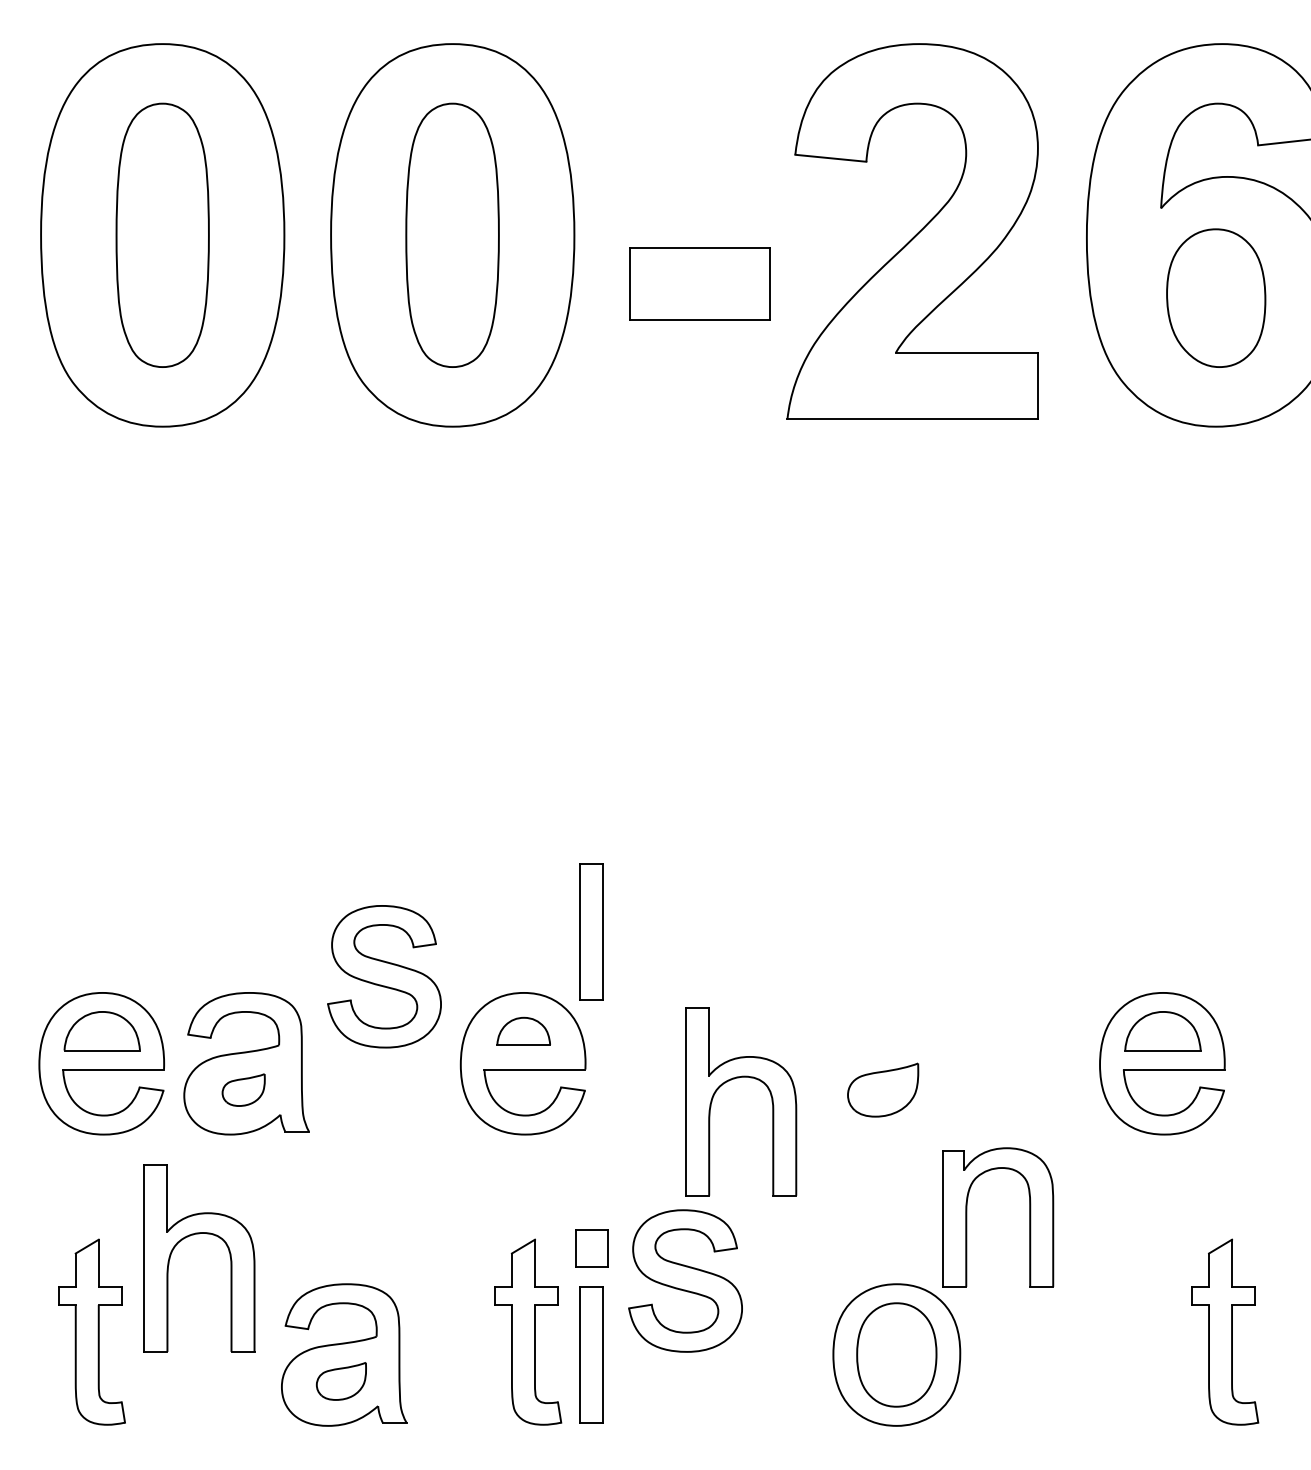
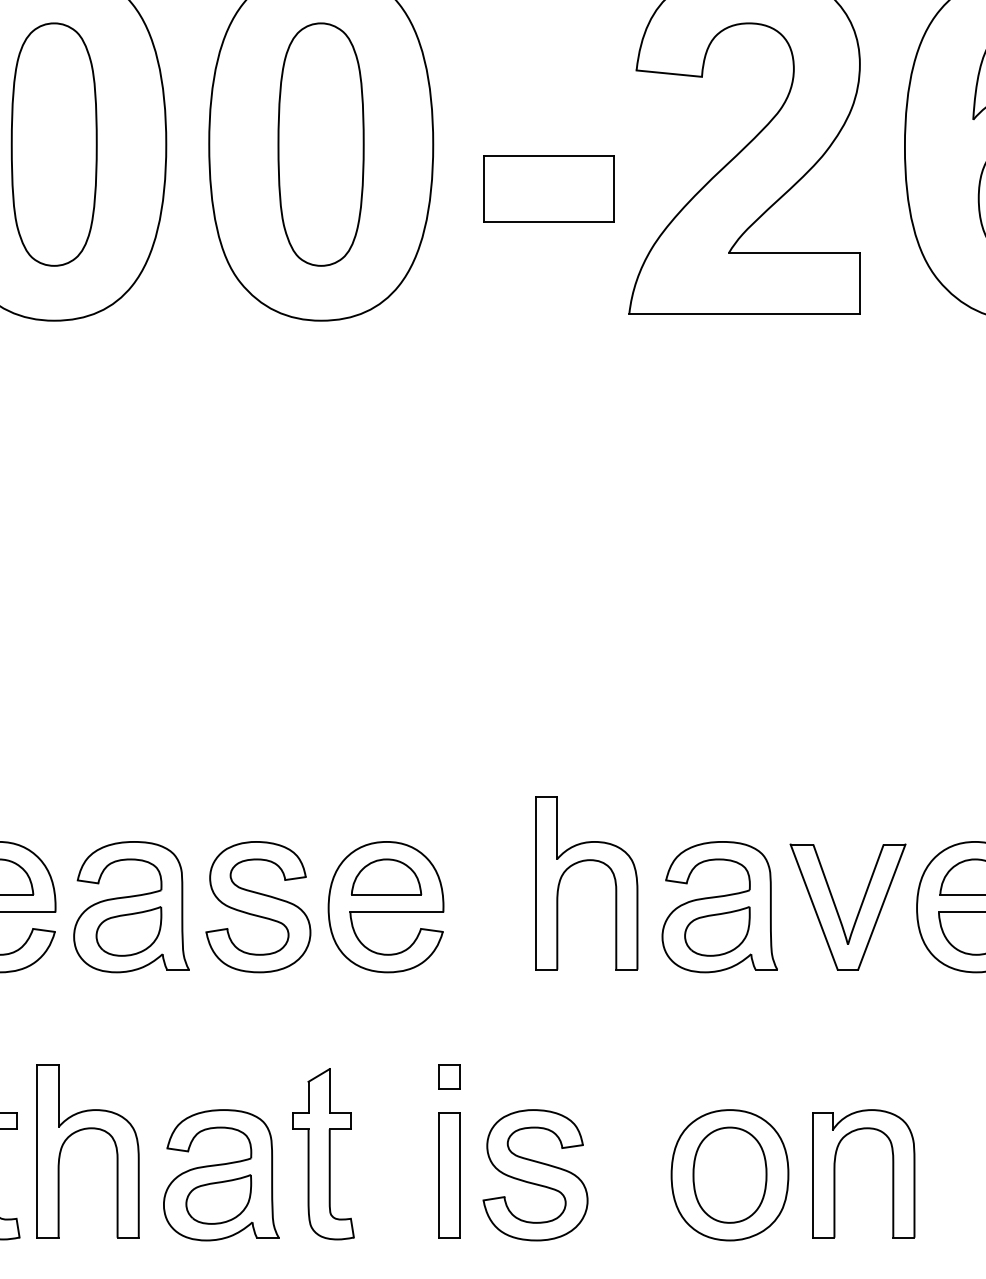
part: (591, 931) -> (448, 785), removed
part: (384, 976) -> (258, 906), moved
part: (523, 1031) -> (386, 877), size x1.43
part: (885, 1063) -> (719, 906), added
part: (1013, 1065) -> (837, 908), added
part: (739, 1078) -> (585, 861), moved
part: (243, 1089) -> (128, 930), size x1.67
part: (967, 1217) -> (835, 1173), moved
part: (193, 1235) -> (82, 1130), moved
part: (591, 1248) -> (448, 1077), size x0.71
part: (685, 1280) -> (535, 1174), moved
part: (528, 1331) -> (323, 1153), moved
part: (341, 1381) -> (218, 1199), size x1.43

